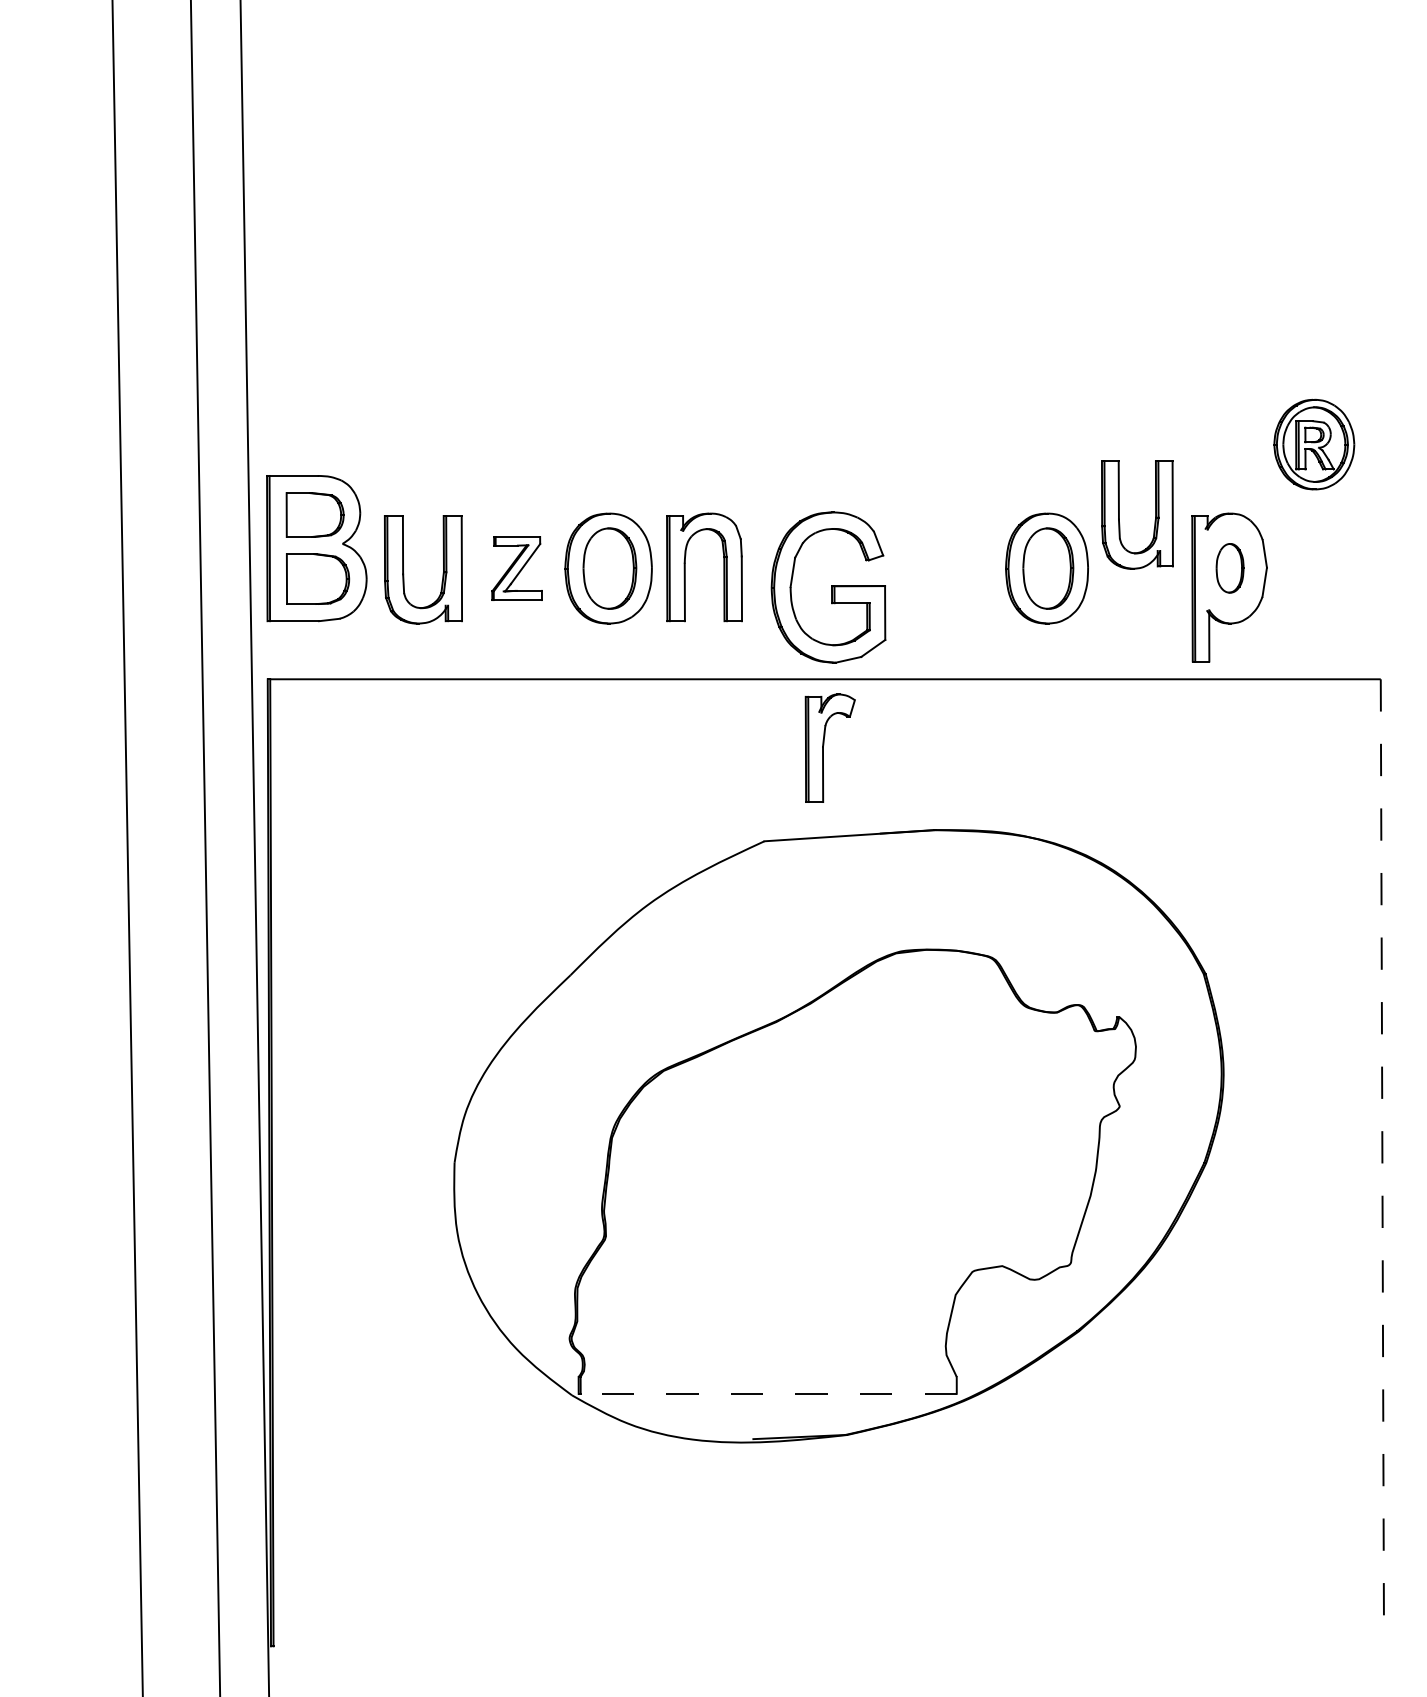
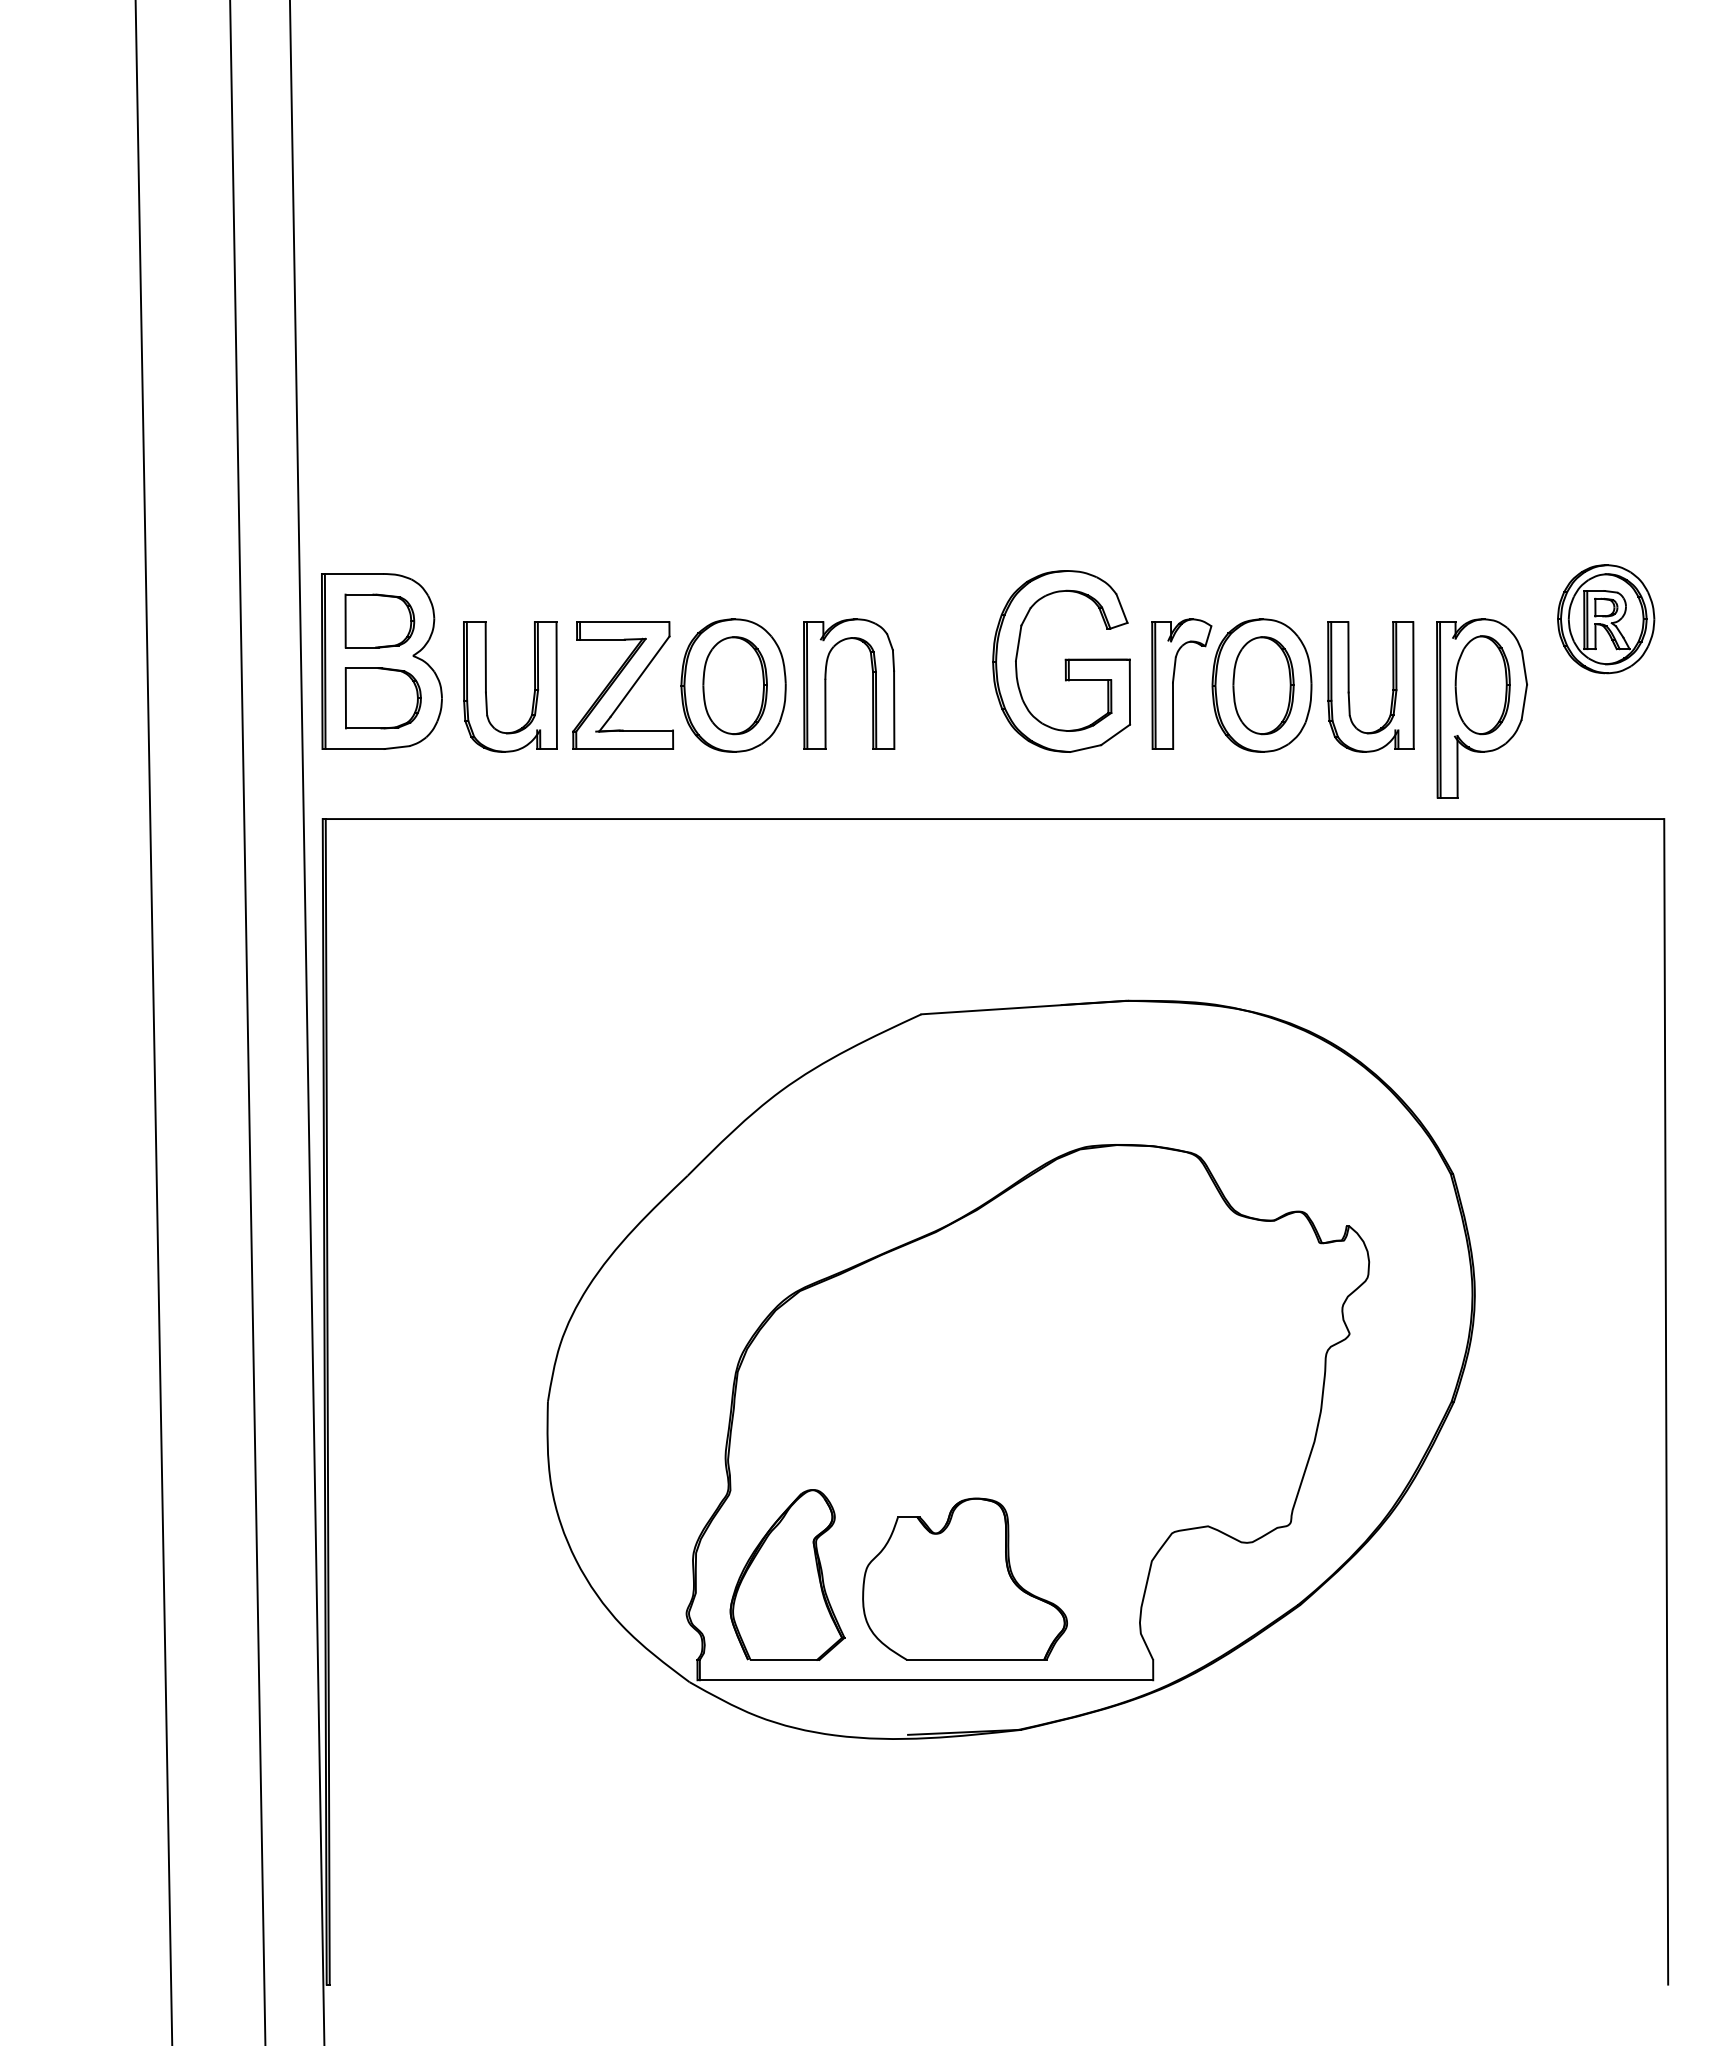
part: (1314, 444) -> (1606, 619), moved
part: (1119, 514) -> (1349, 686), moved
part: (517, 568) -> (623, 685), size x1.67
part: (1229, 568) -> (1482, 685), size x1.67
part: (828, 587) -> (1061, 661), moved
part: (824, 745) -> (1174, 680), moved
line: (1382, 1162) -> (1666, 1401), dashed -> solid
part: (653, 1306) -> (787, 1574), added
part: (800, 1309) -> (964, 1578), added
line: (768, 1394) -> (926, 1680), dashed -> solid

